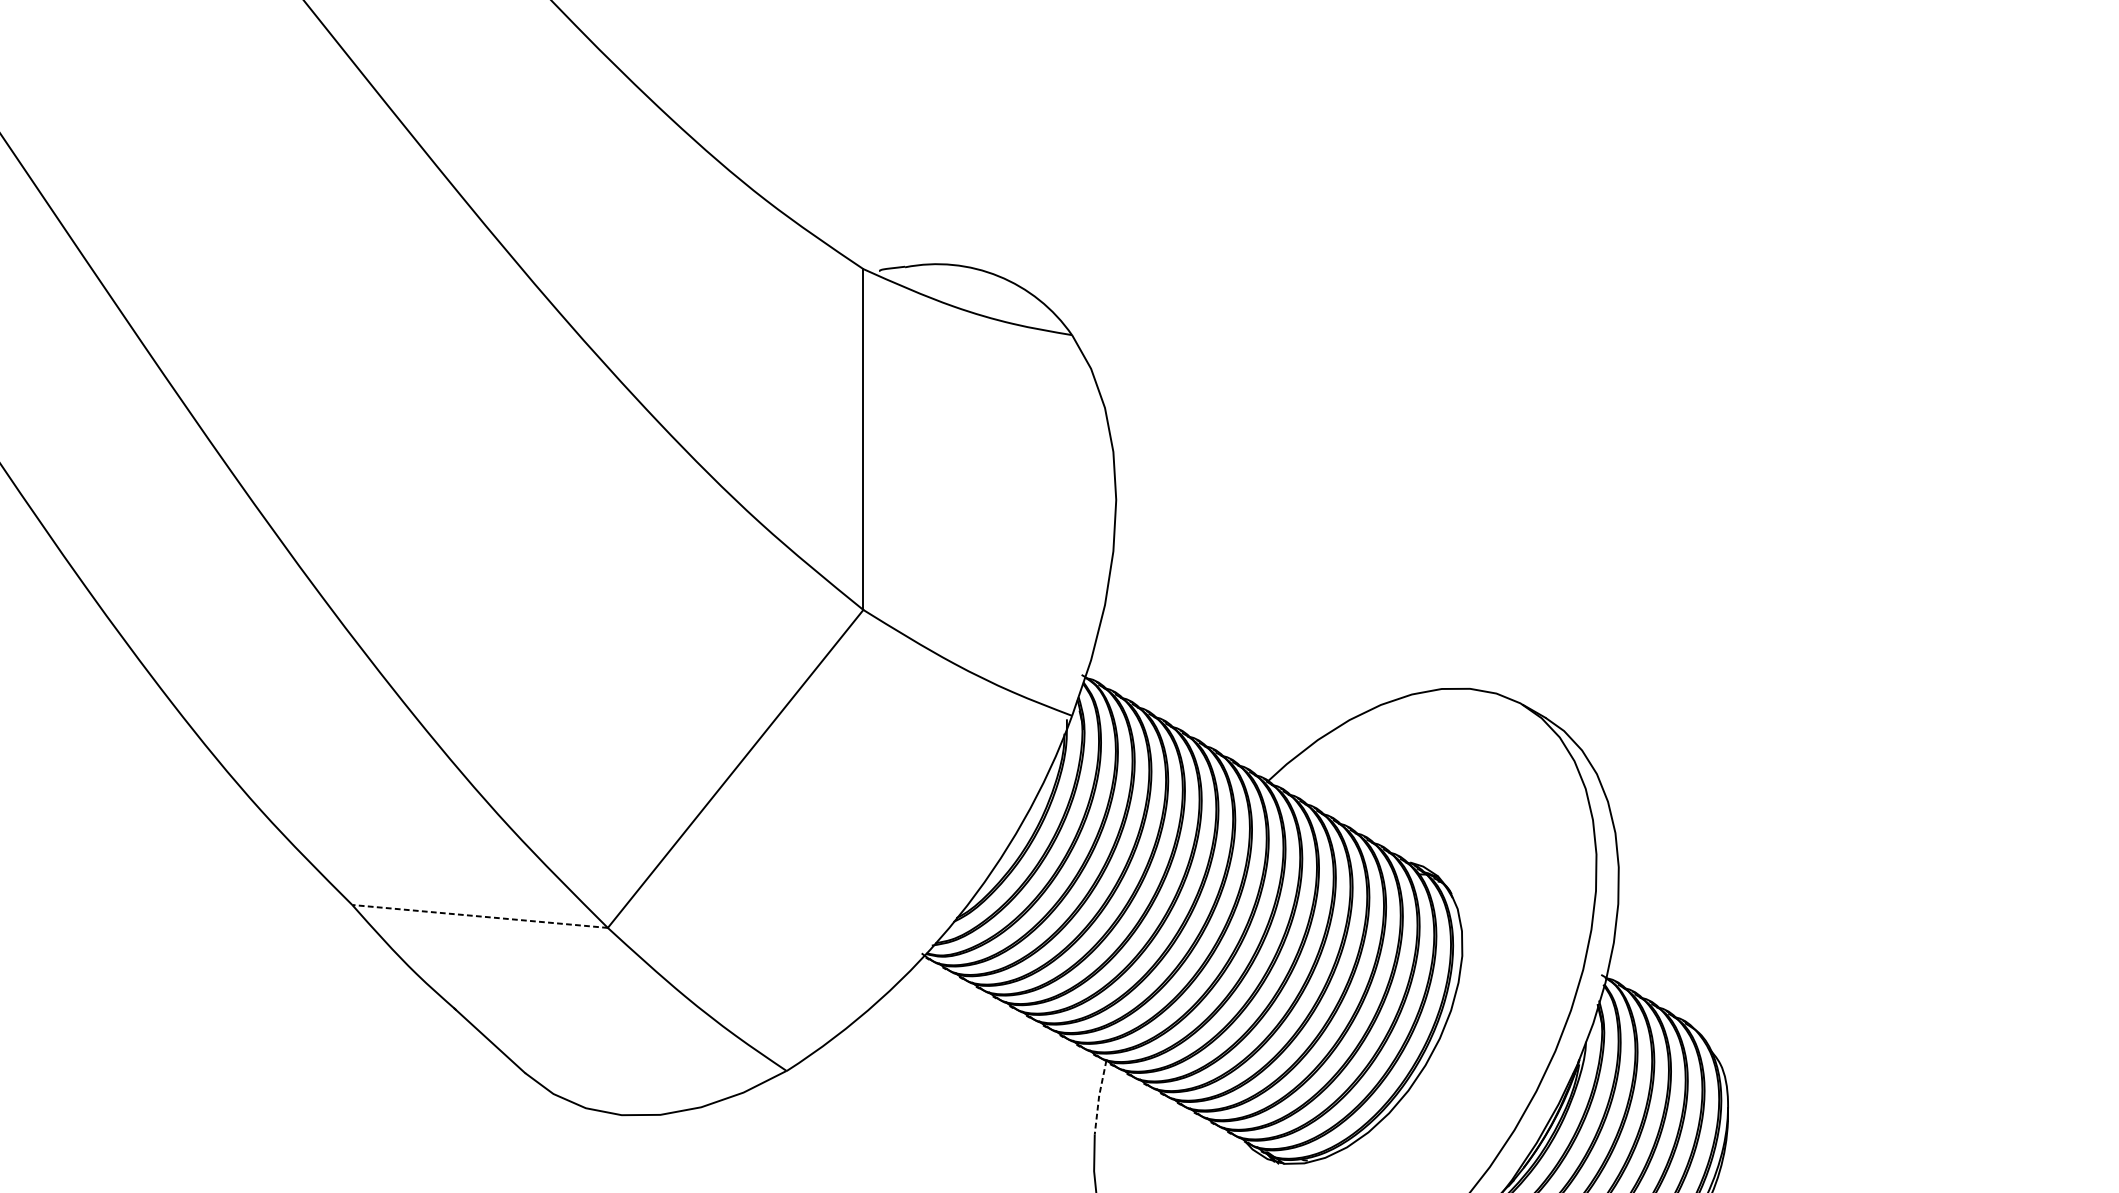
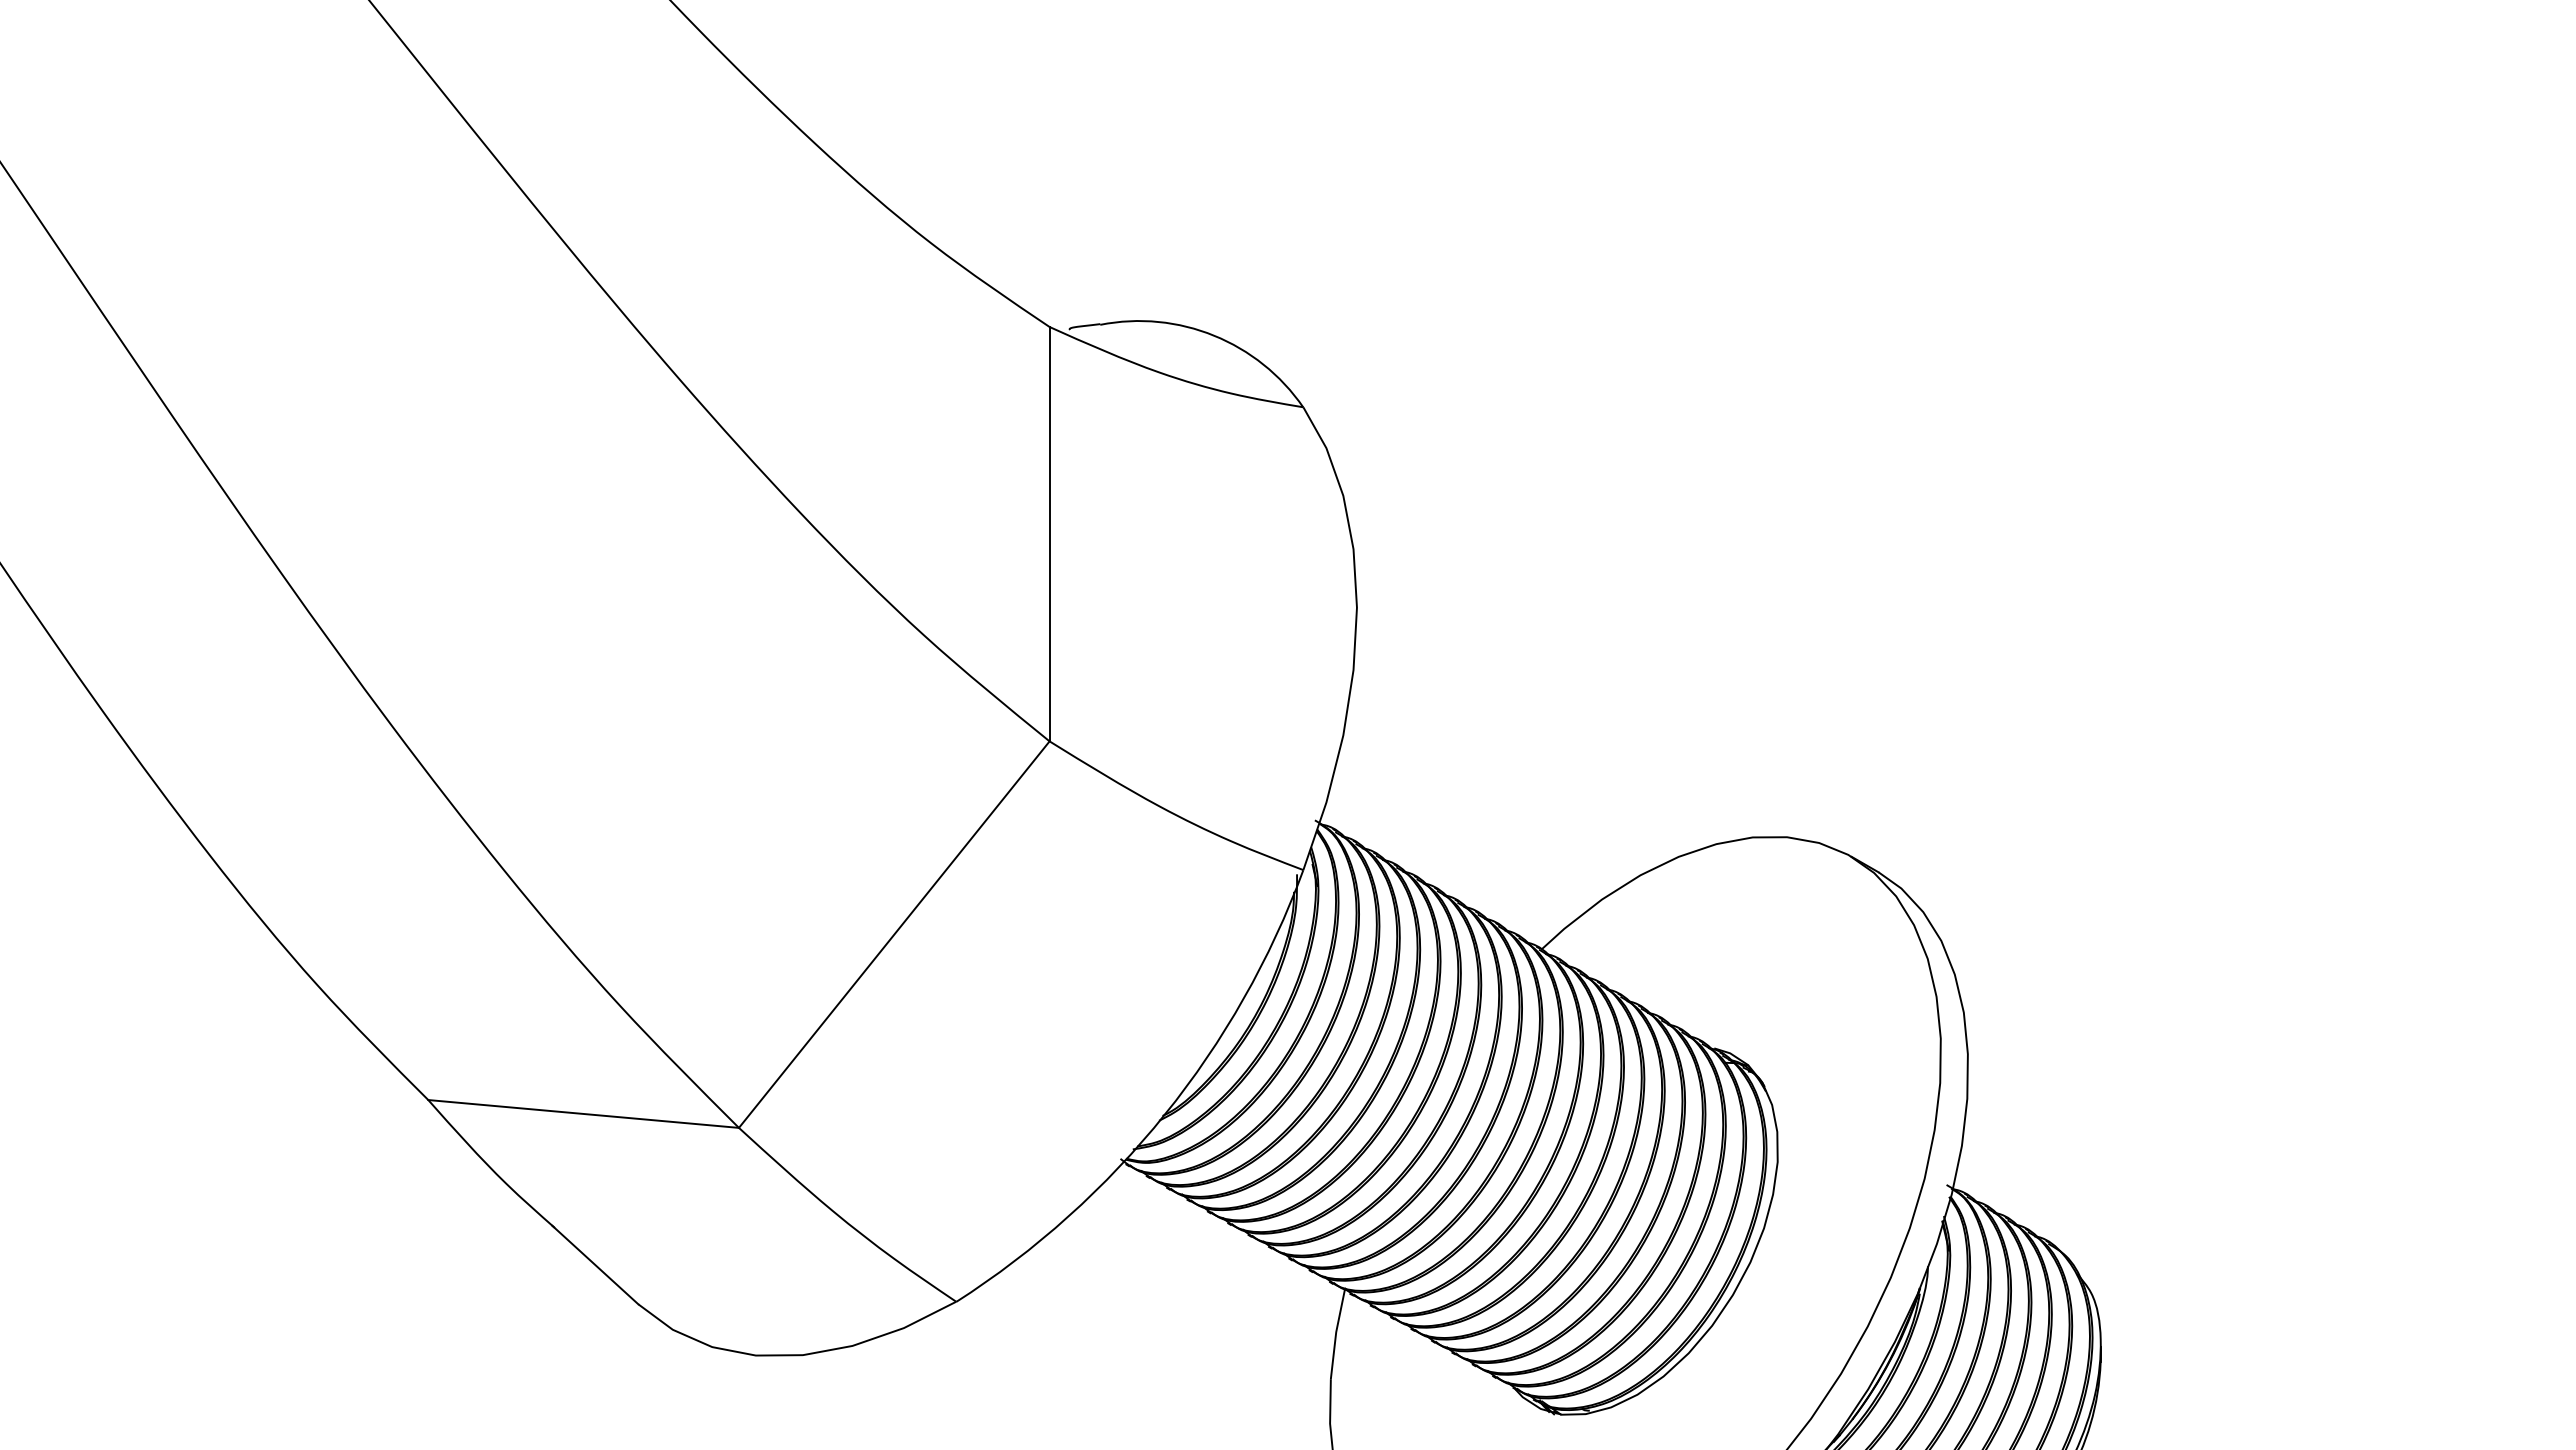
line: (479, 916) -> (583, 1113), dashed -> solid
line: (1099, 1097) -> (1336, 1333), dashed -> solid

